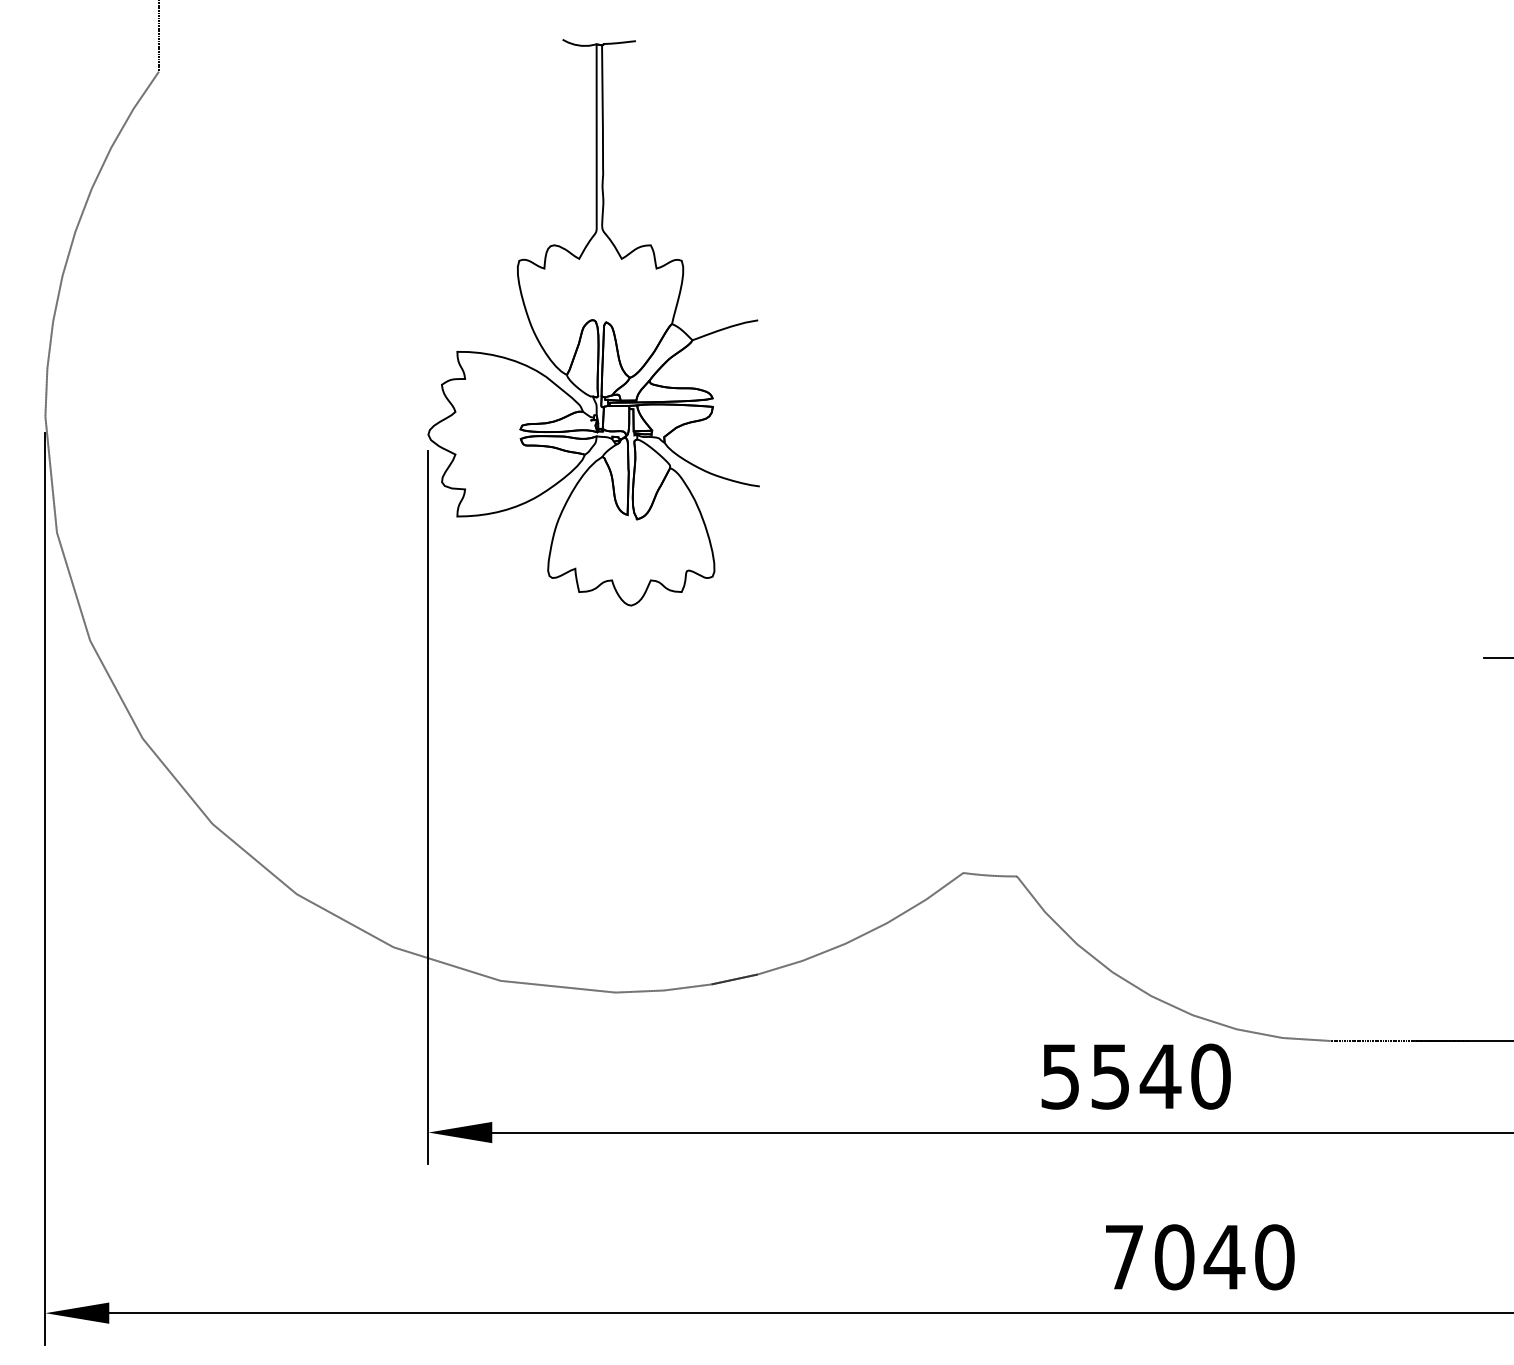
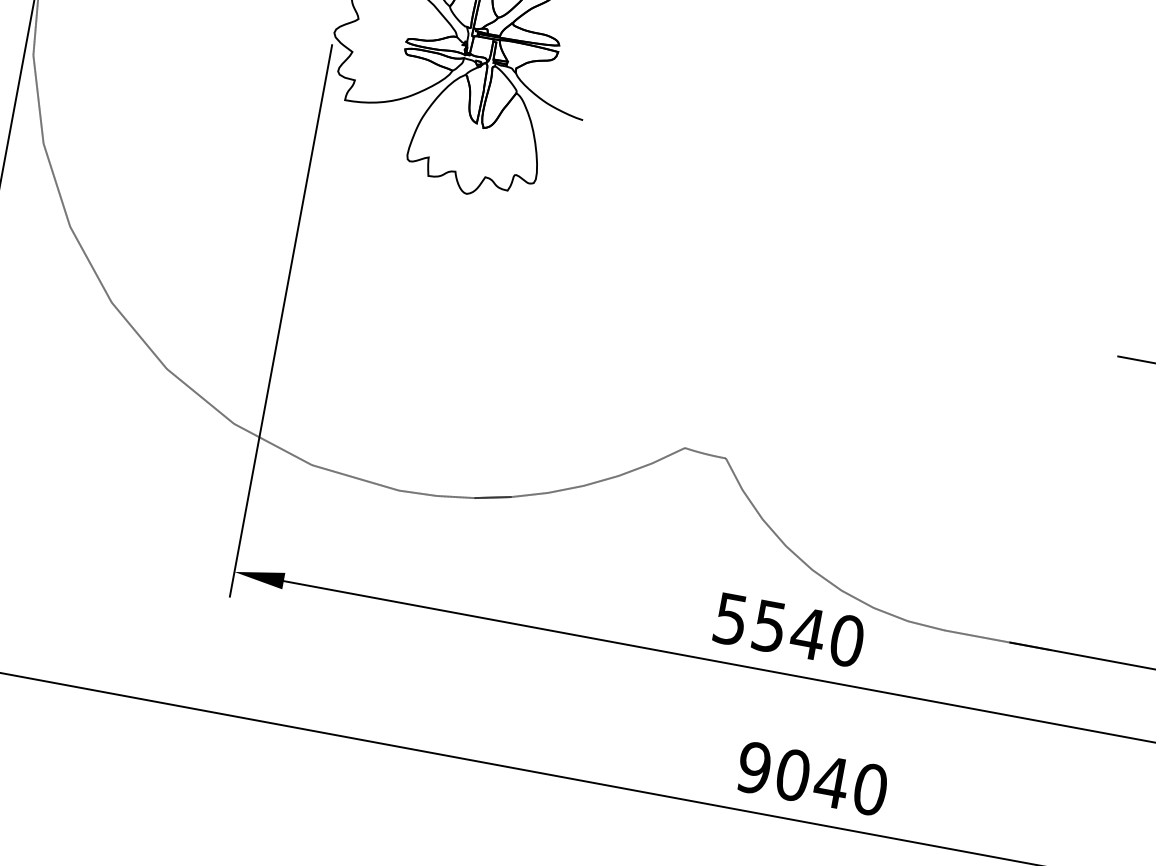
text: (1124, 1257) -> (754, 768), 7040 -> 9040

